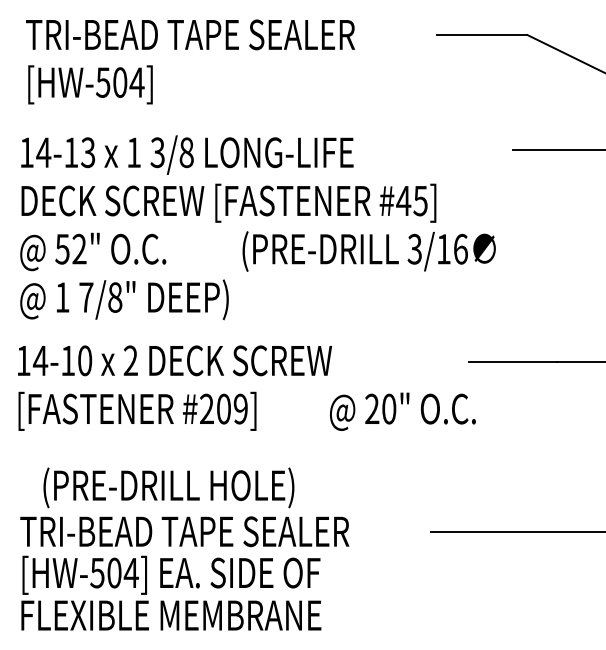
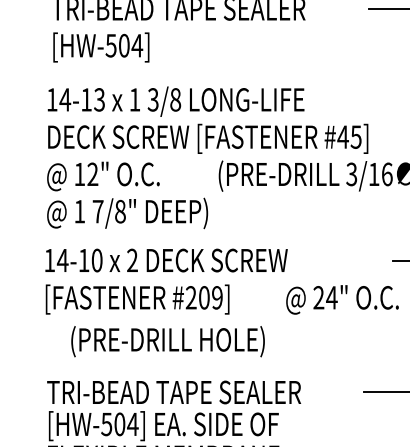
text: (62, 249) -> (79, 174), 52" -> 12"
text: (388, 408) -> (331, 297), 20" -> 24"
text: (168, 487) -> (167, 341), moved

